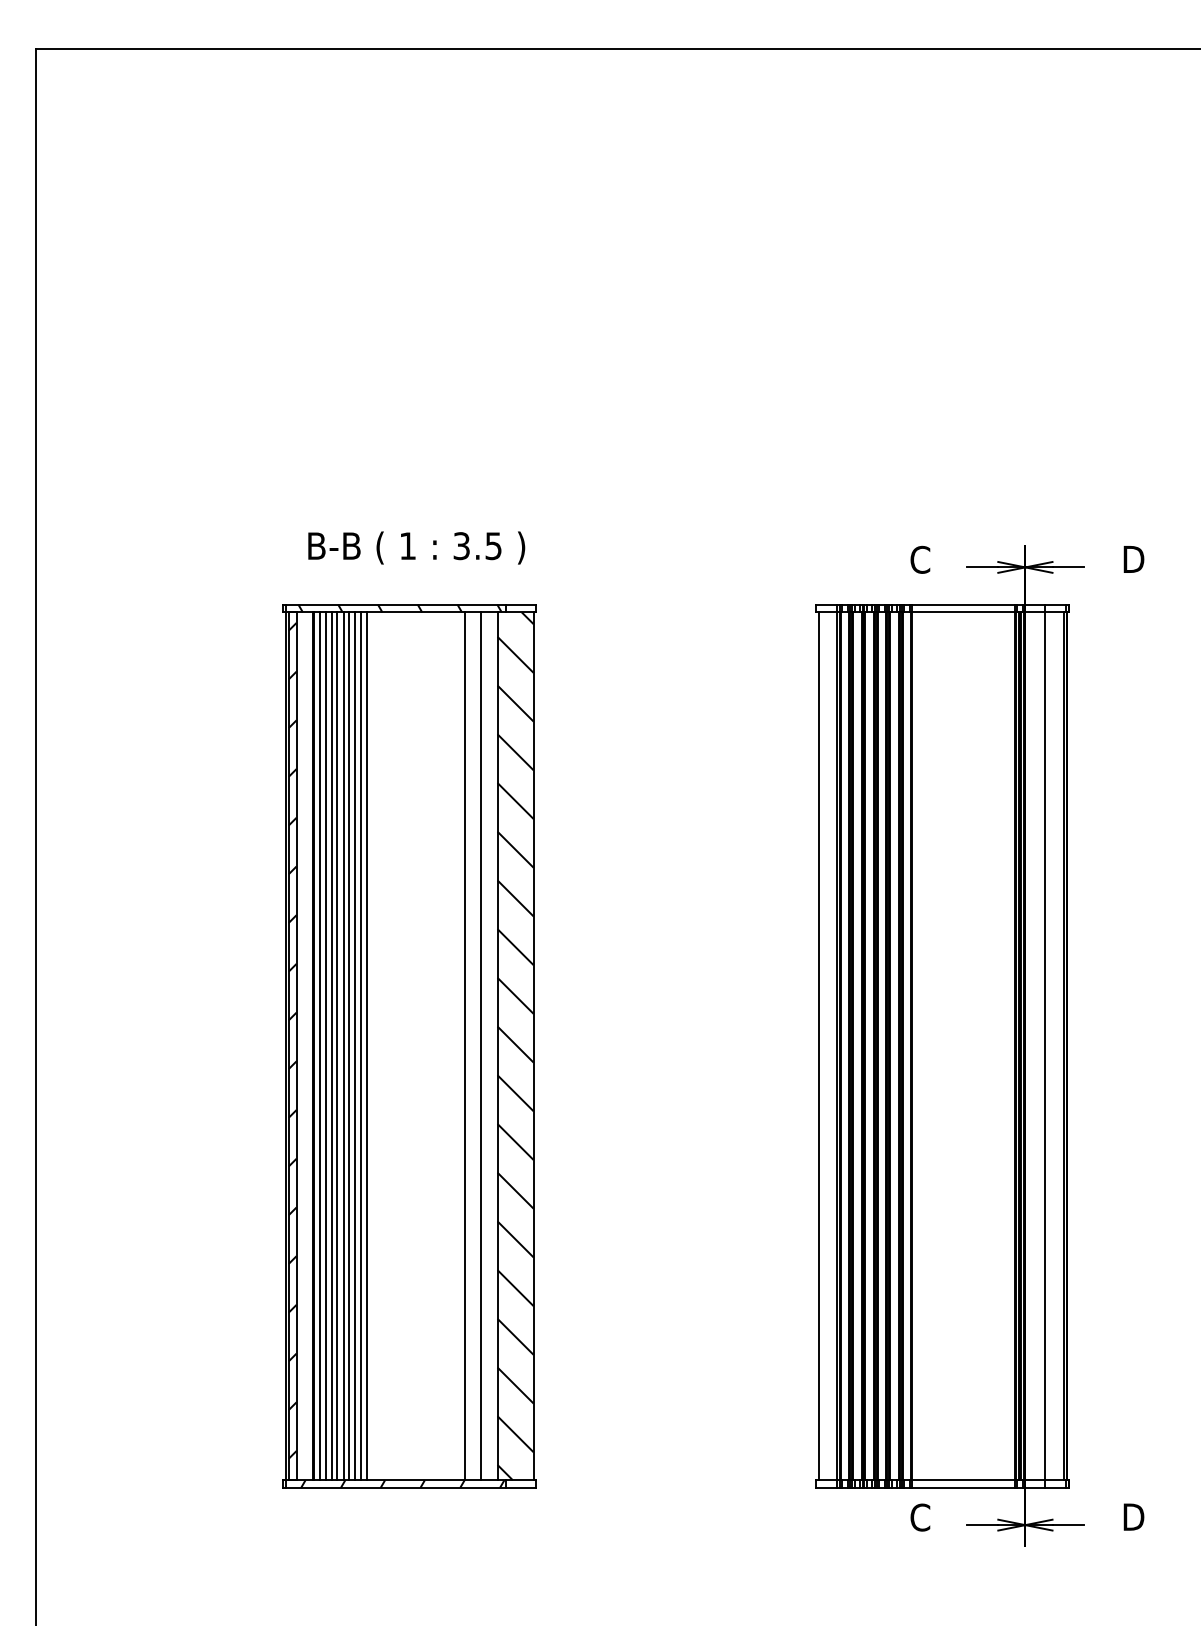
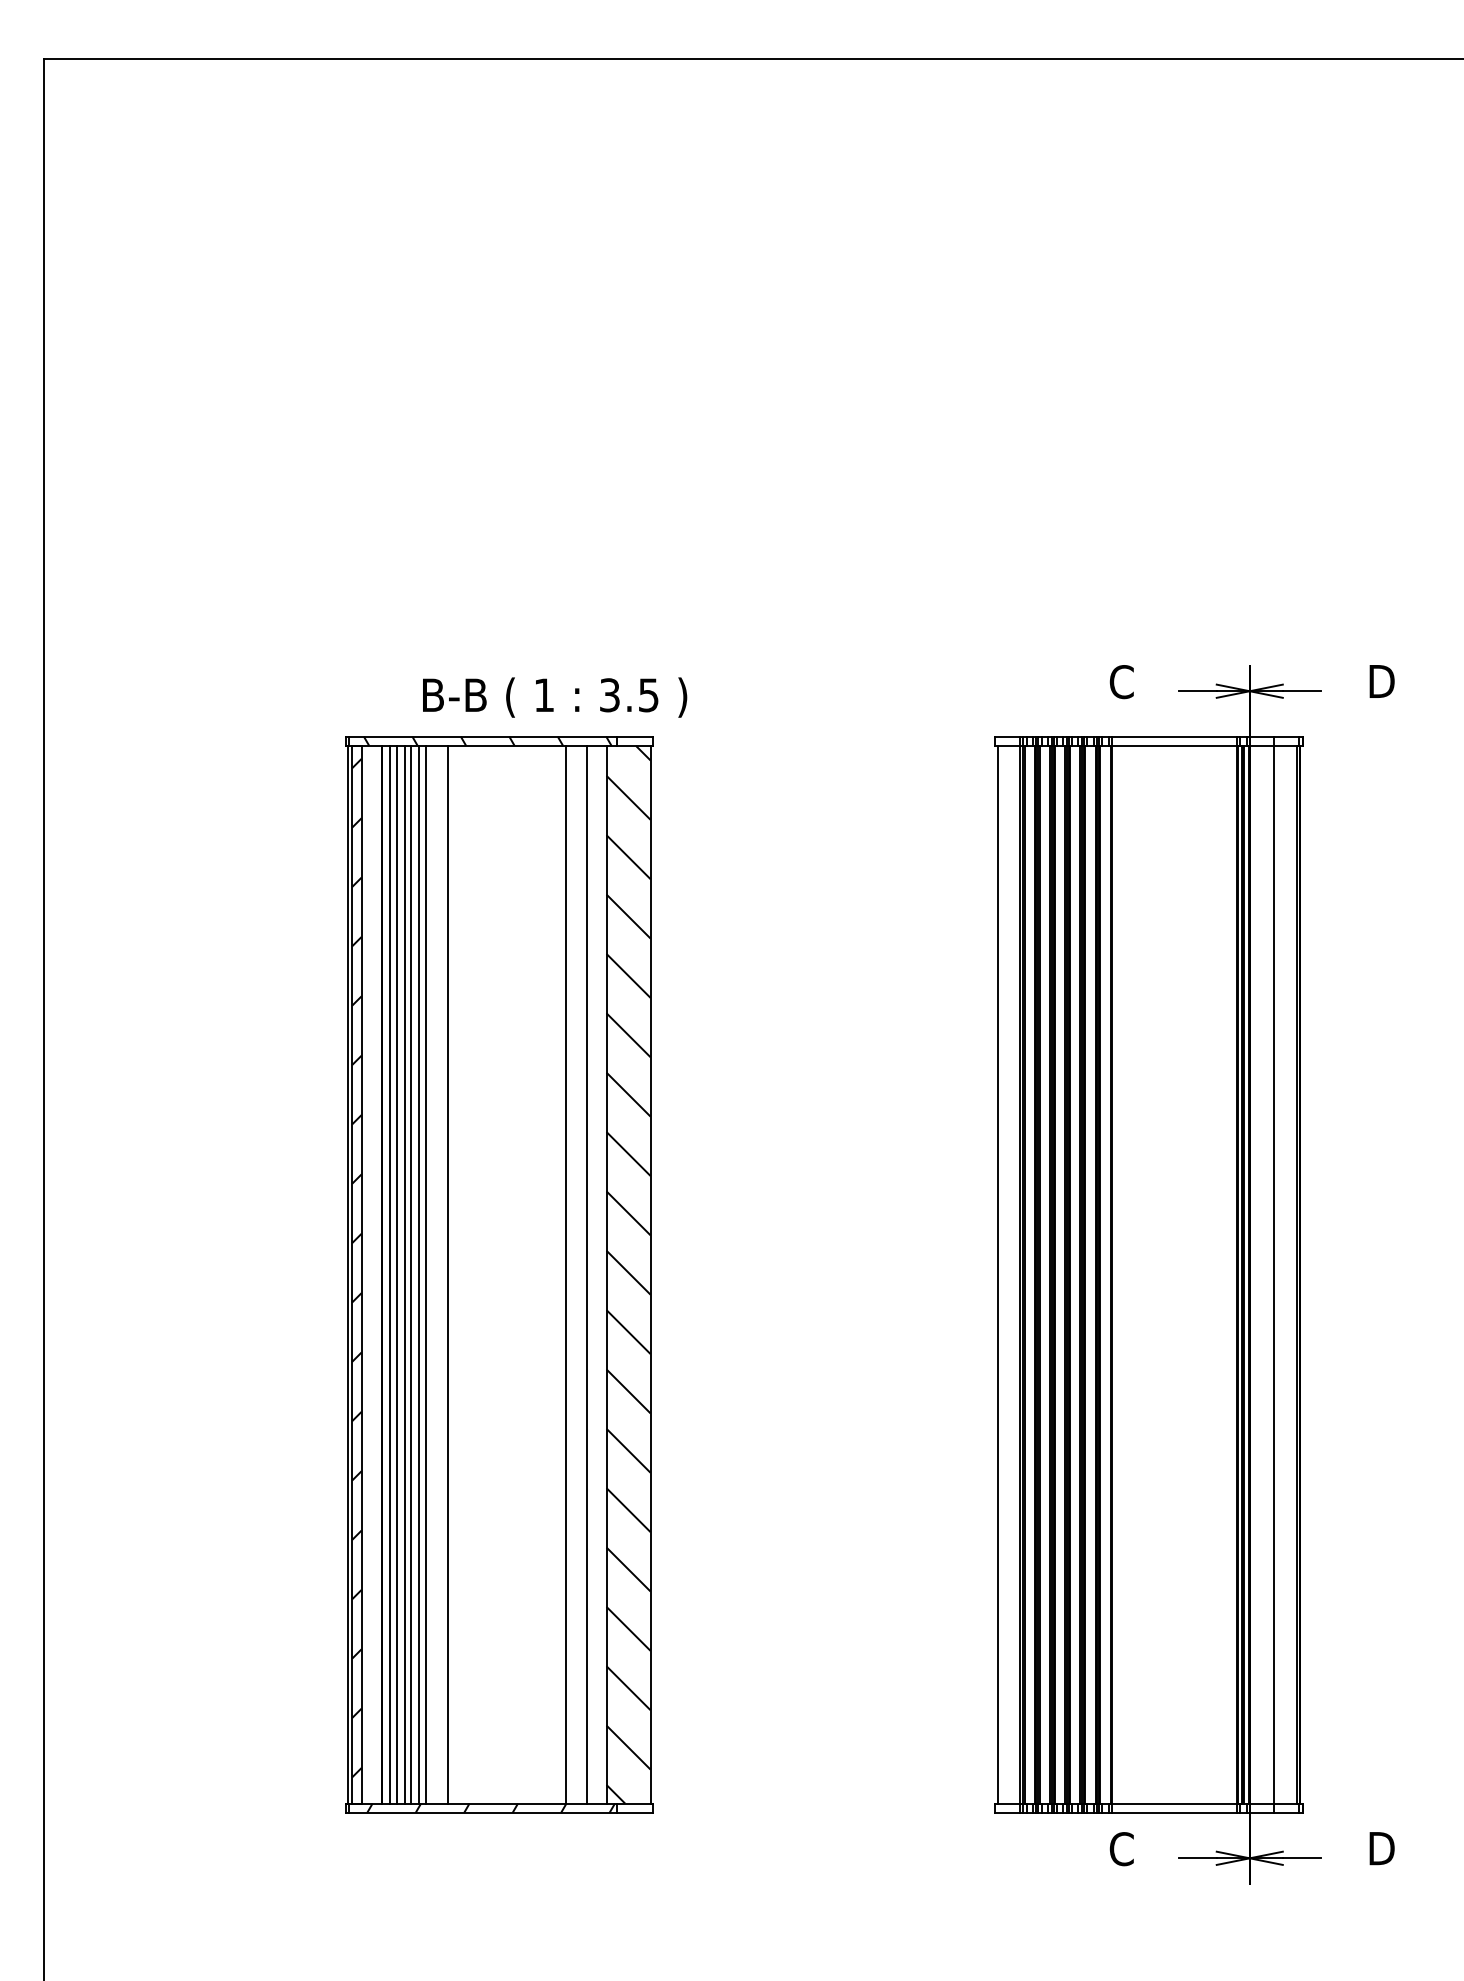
text: (417, 547) -> (555, 697), moved
line: (355, 1046) -> (433, 1274), removed
line: (361, 1046) -> (440, 1274), removed

